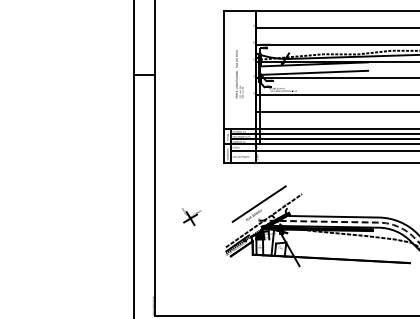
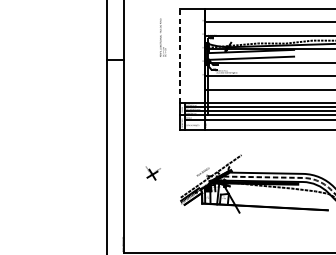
line: (224, 69) -> (179, 55), solid -> dashed
text: (239, 74) -> (162, 38), moved
line: (258, 203) -> (206, 162), removed

